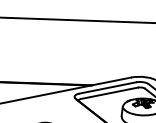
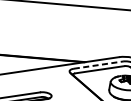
line: (107, 87) -> (98, 64), solid -> dashed

